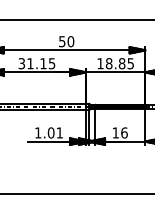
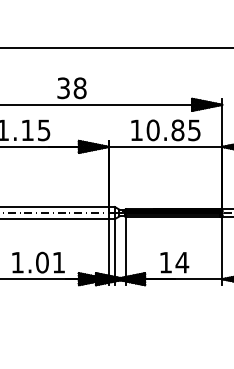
text: (66, 41) -> (71, 87), 50 -> 38
text: (108, 63) -> (151, 129), 18.85 -> 10.85
text: (123, 132) -> (180, 261), 16 -> 14

